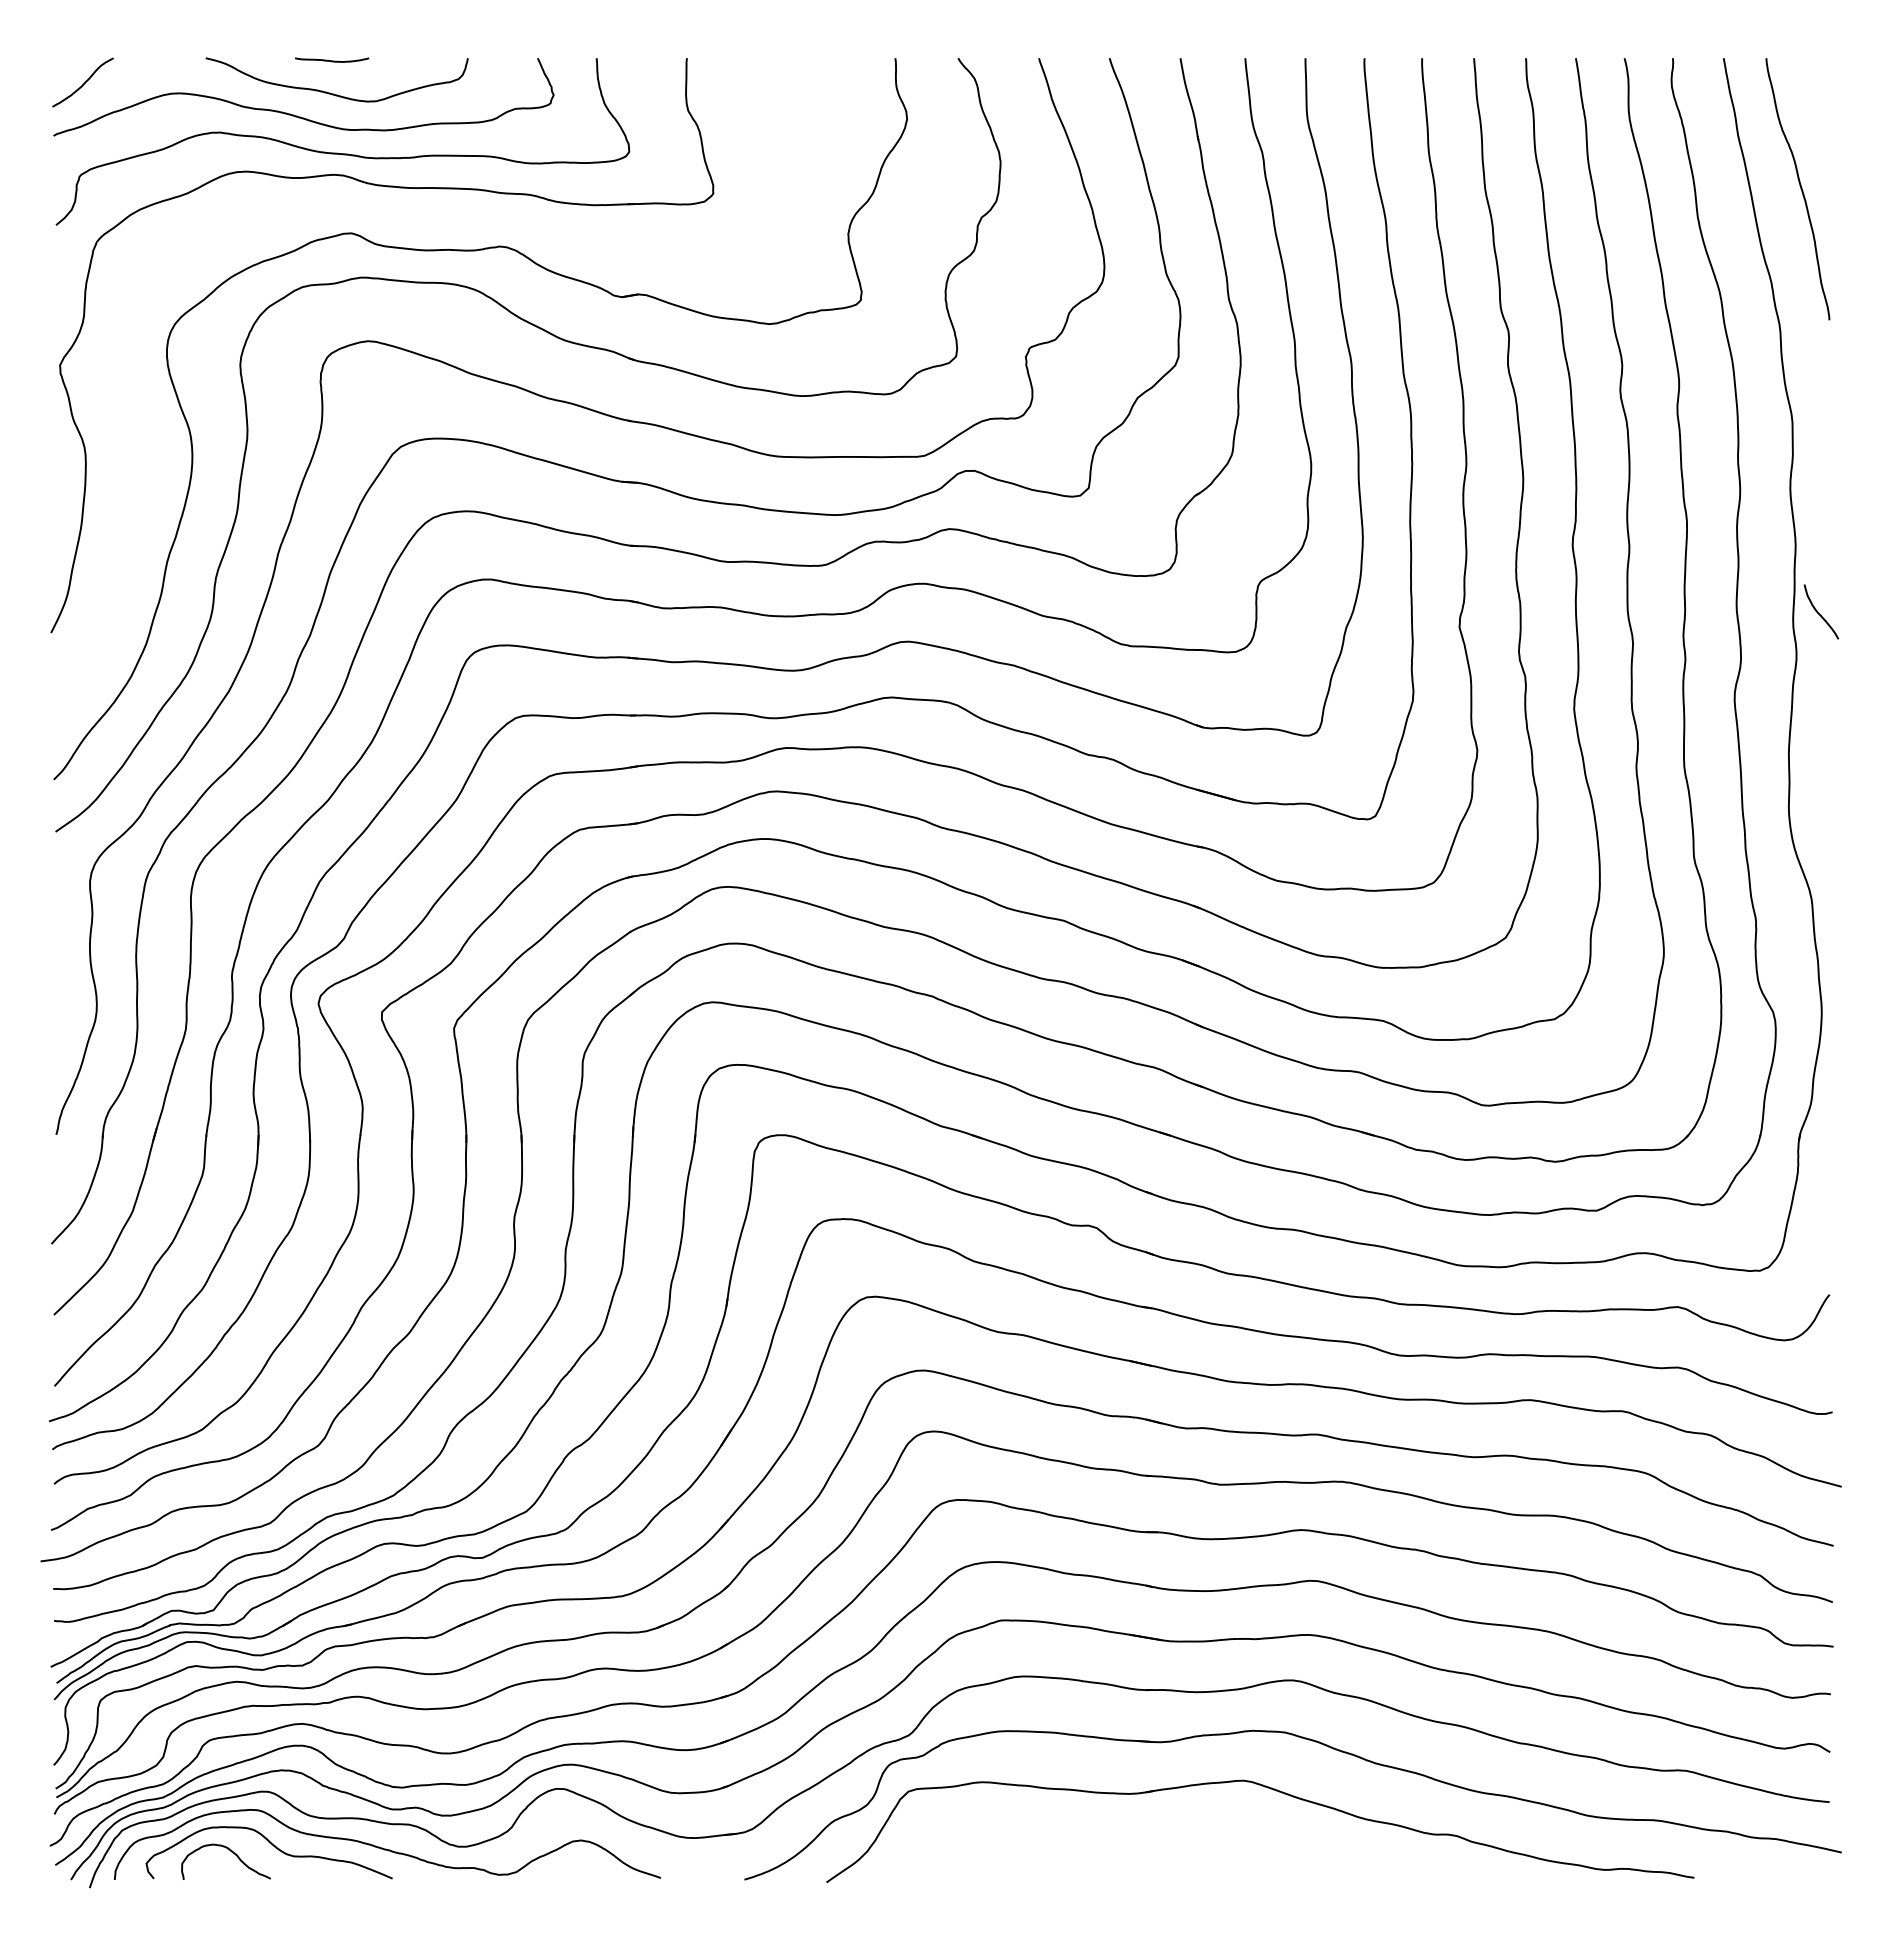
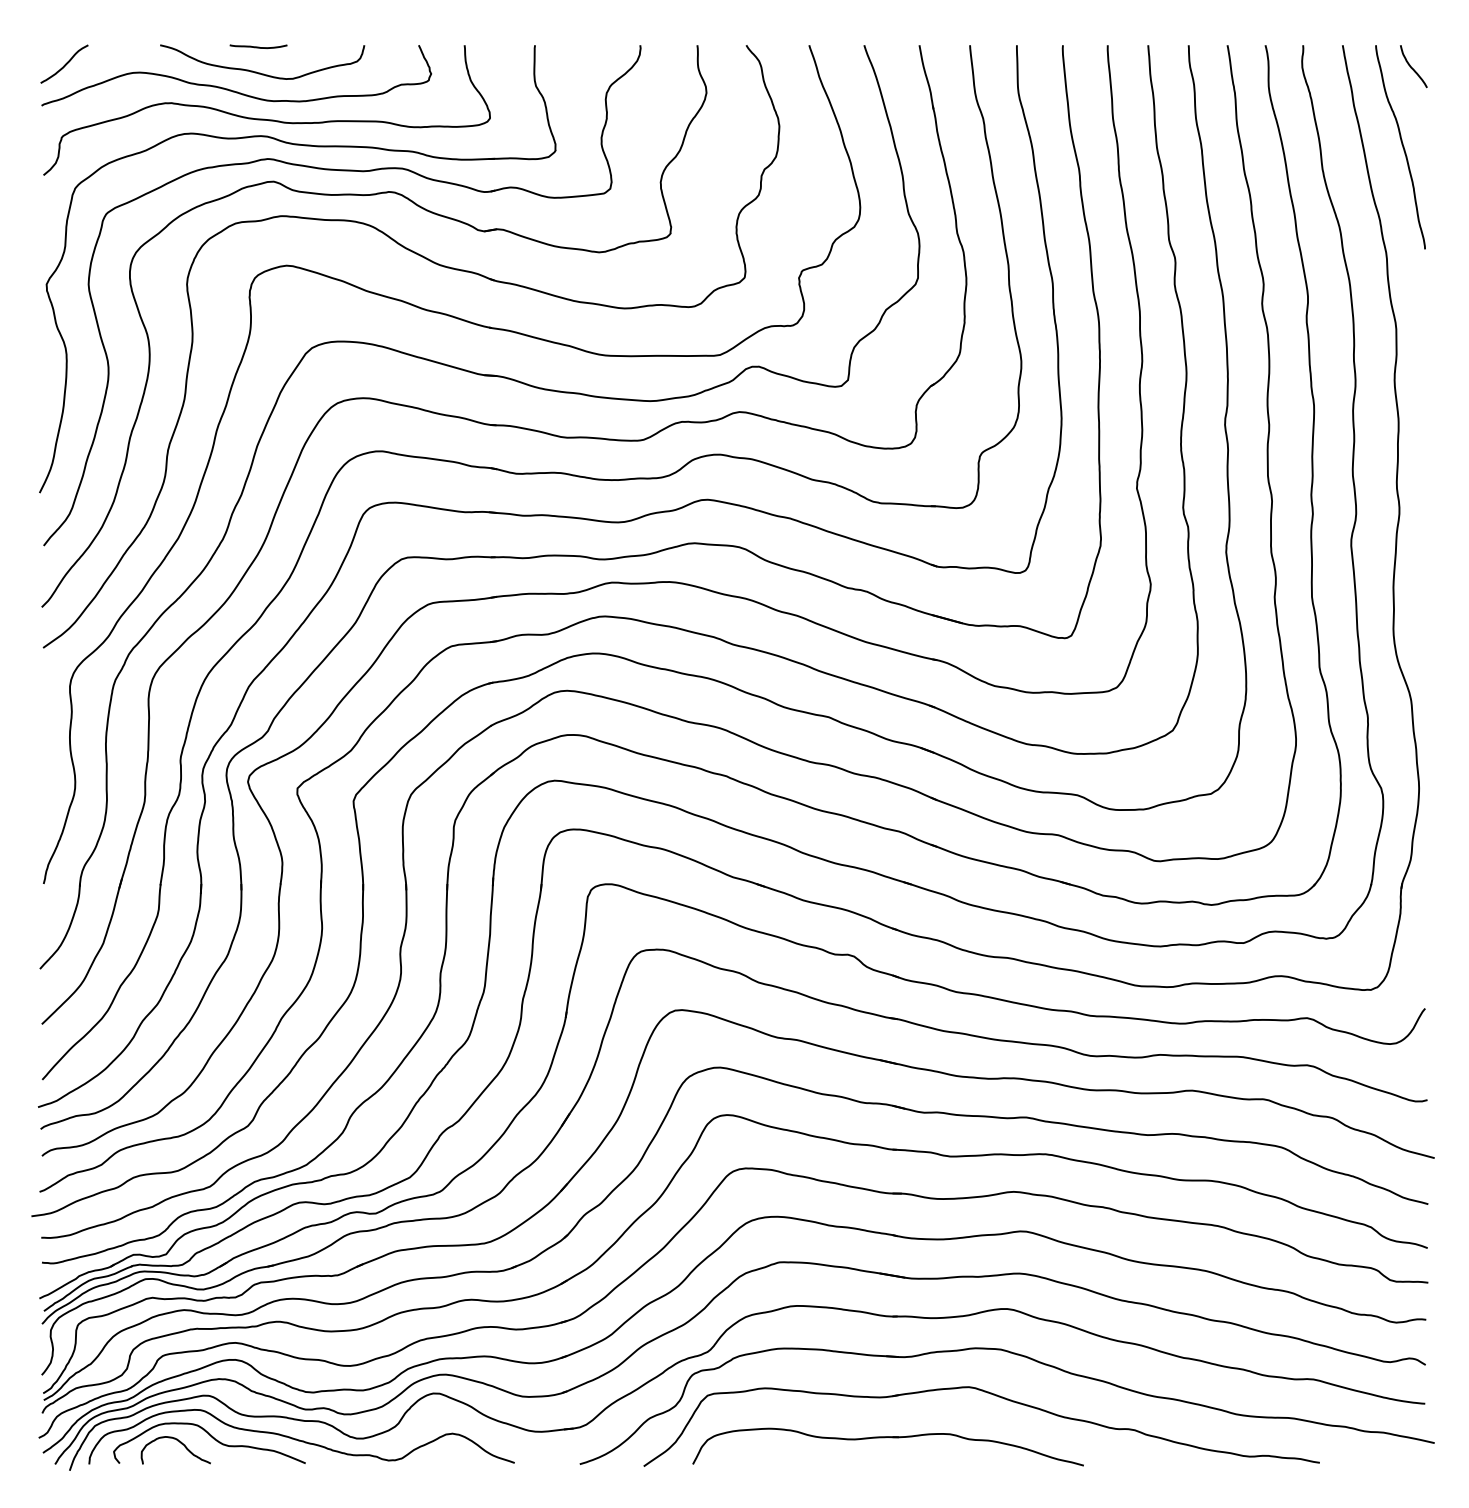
part: (439, 220) -> (342, 171), added
curve: (1819, 613) -> (1412, 67), moved
part: (1136, 1846) -> (885, 1438), added

